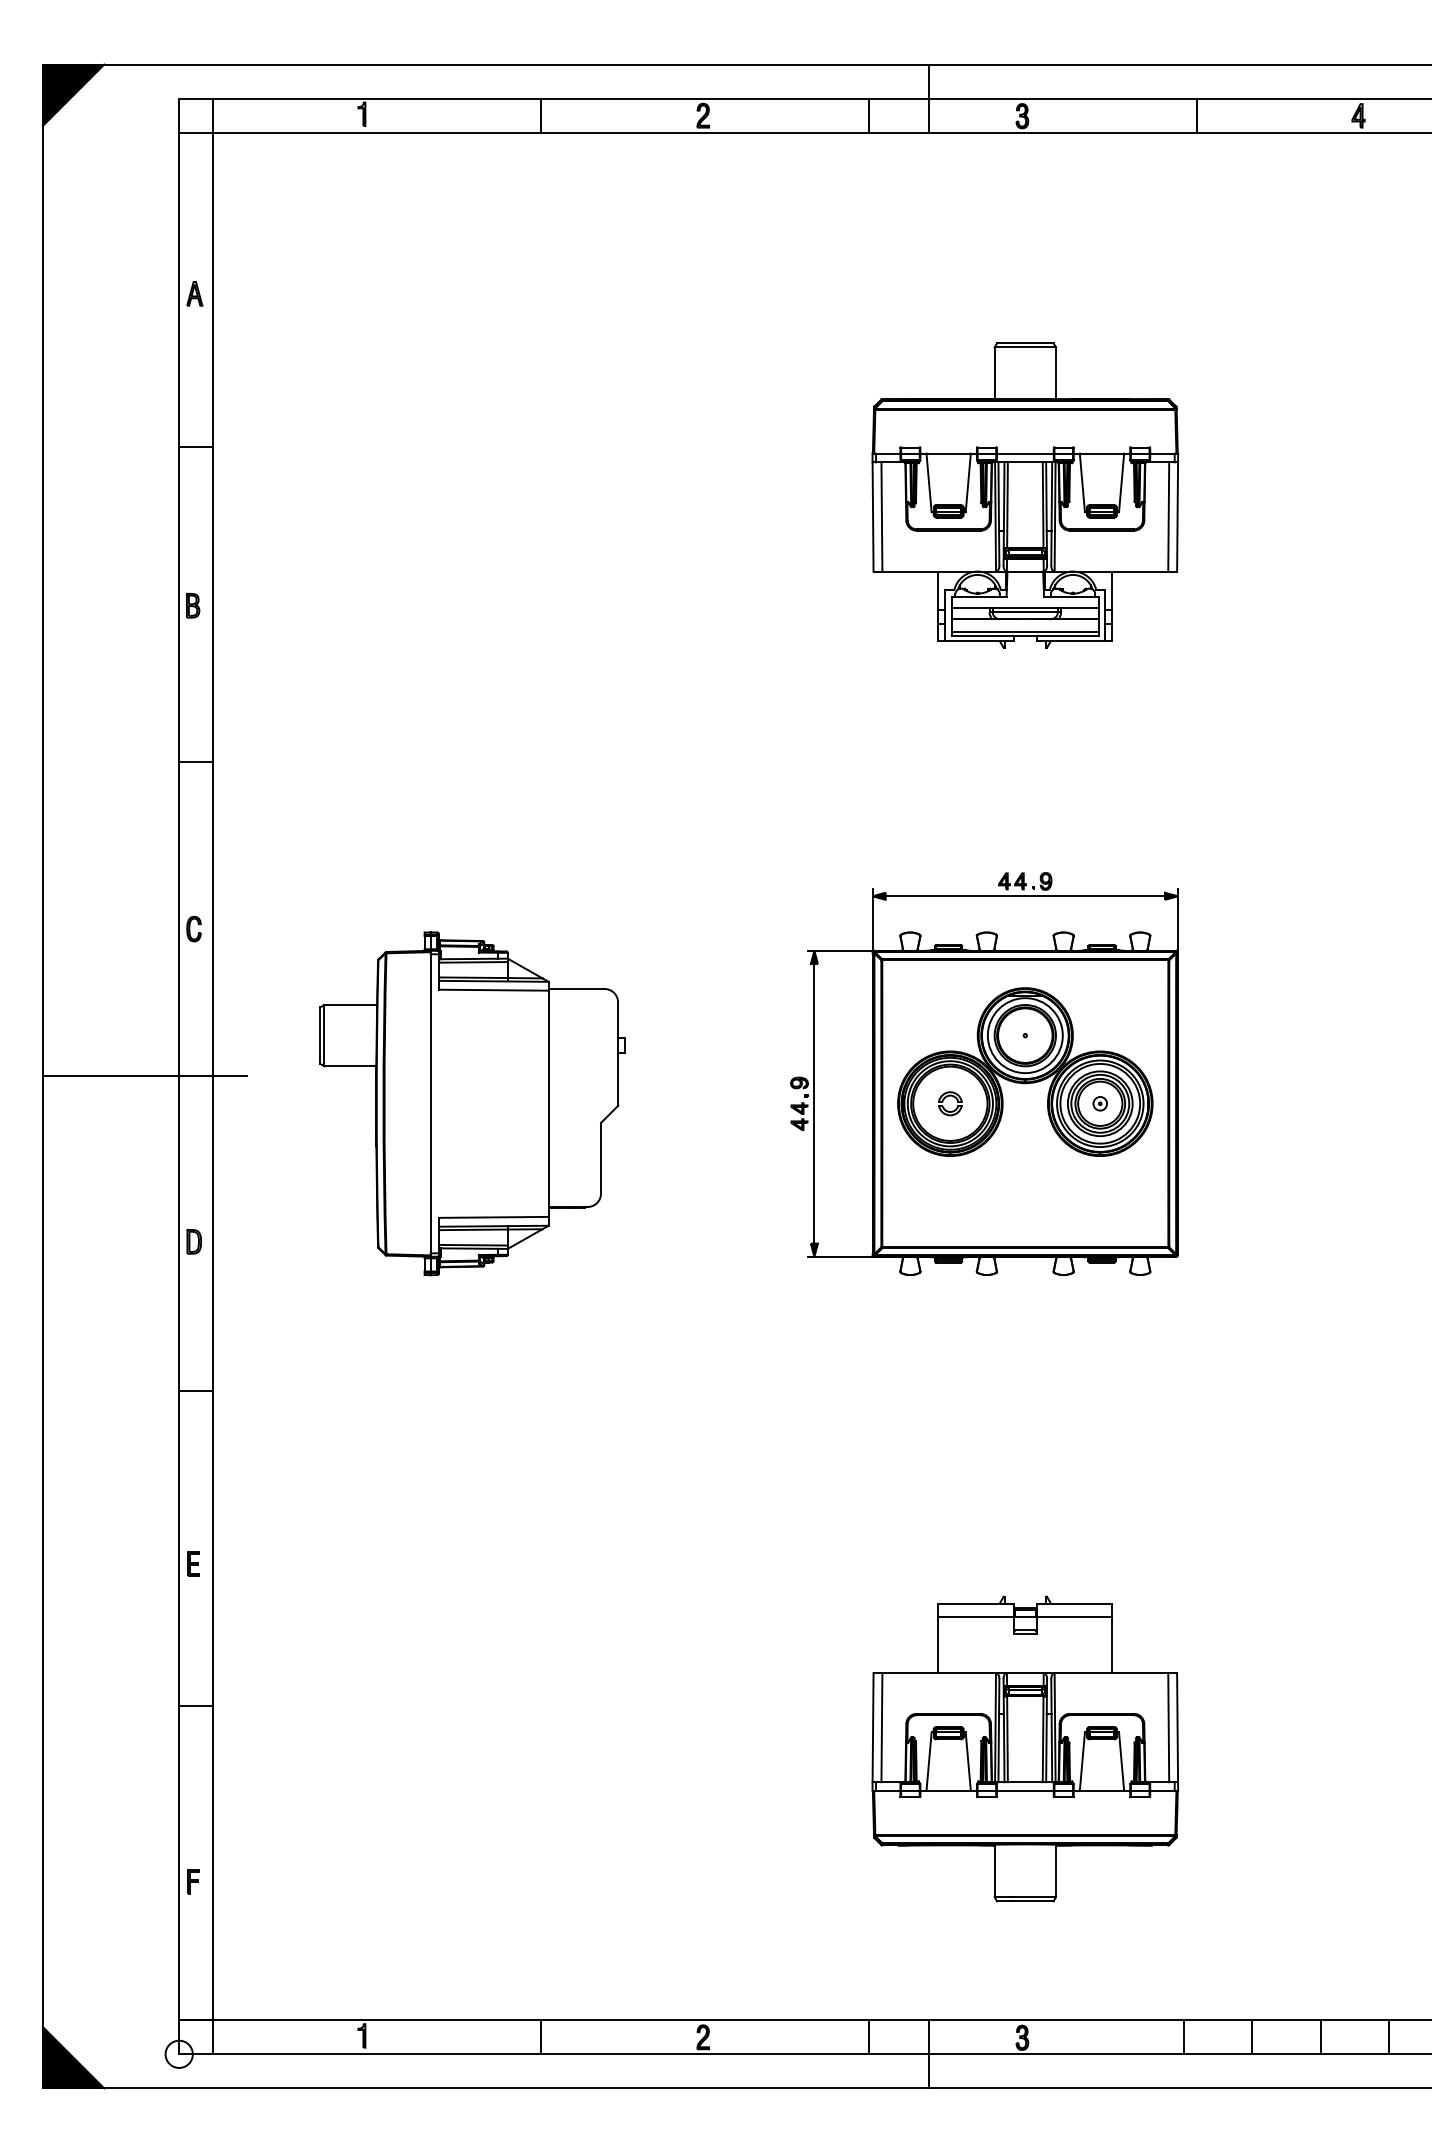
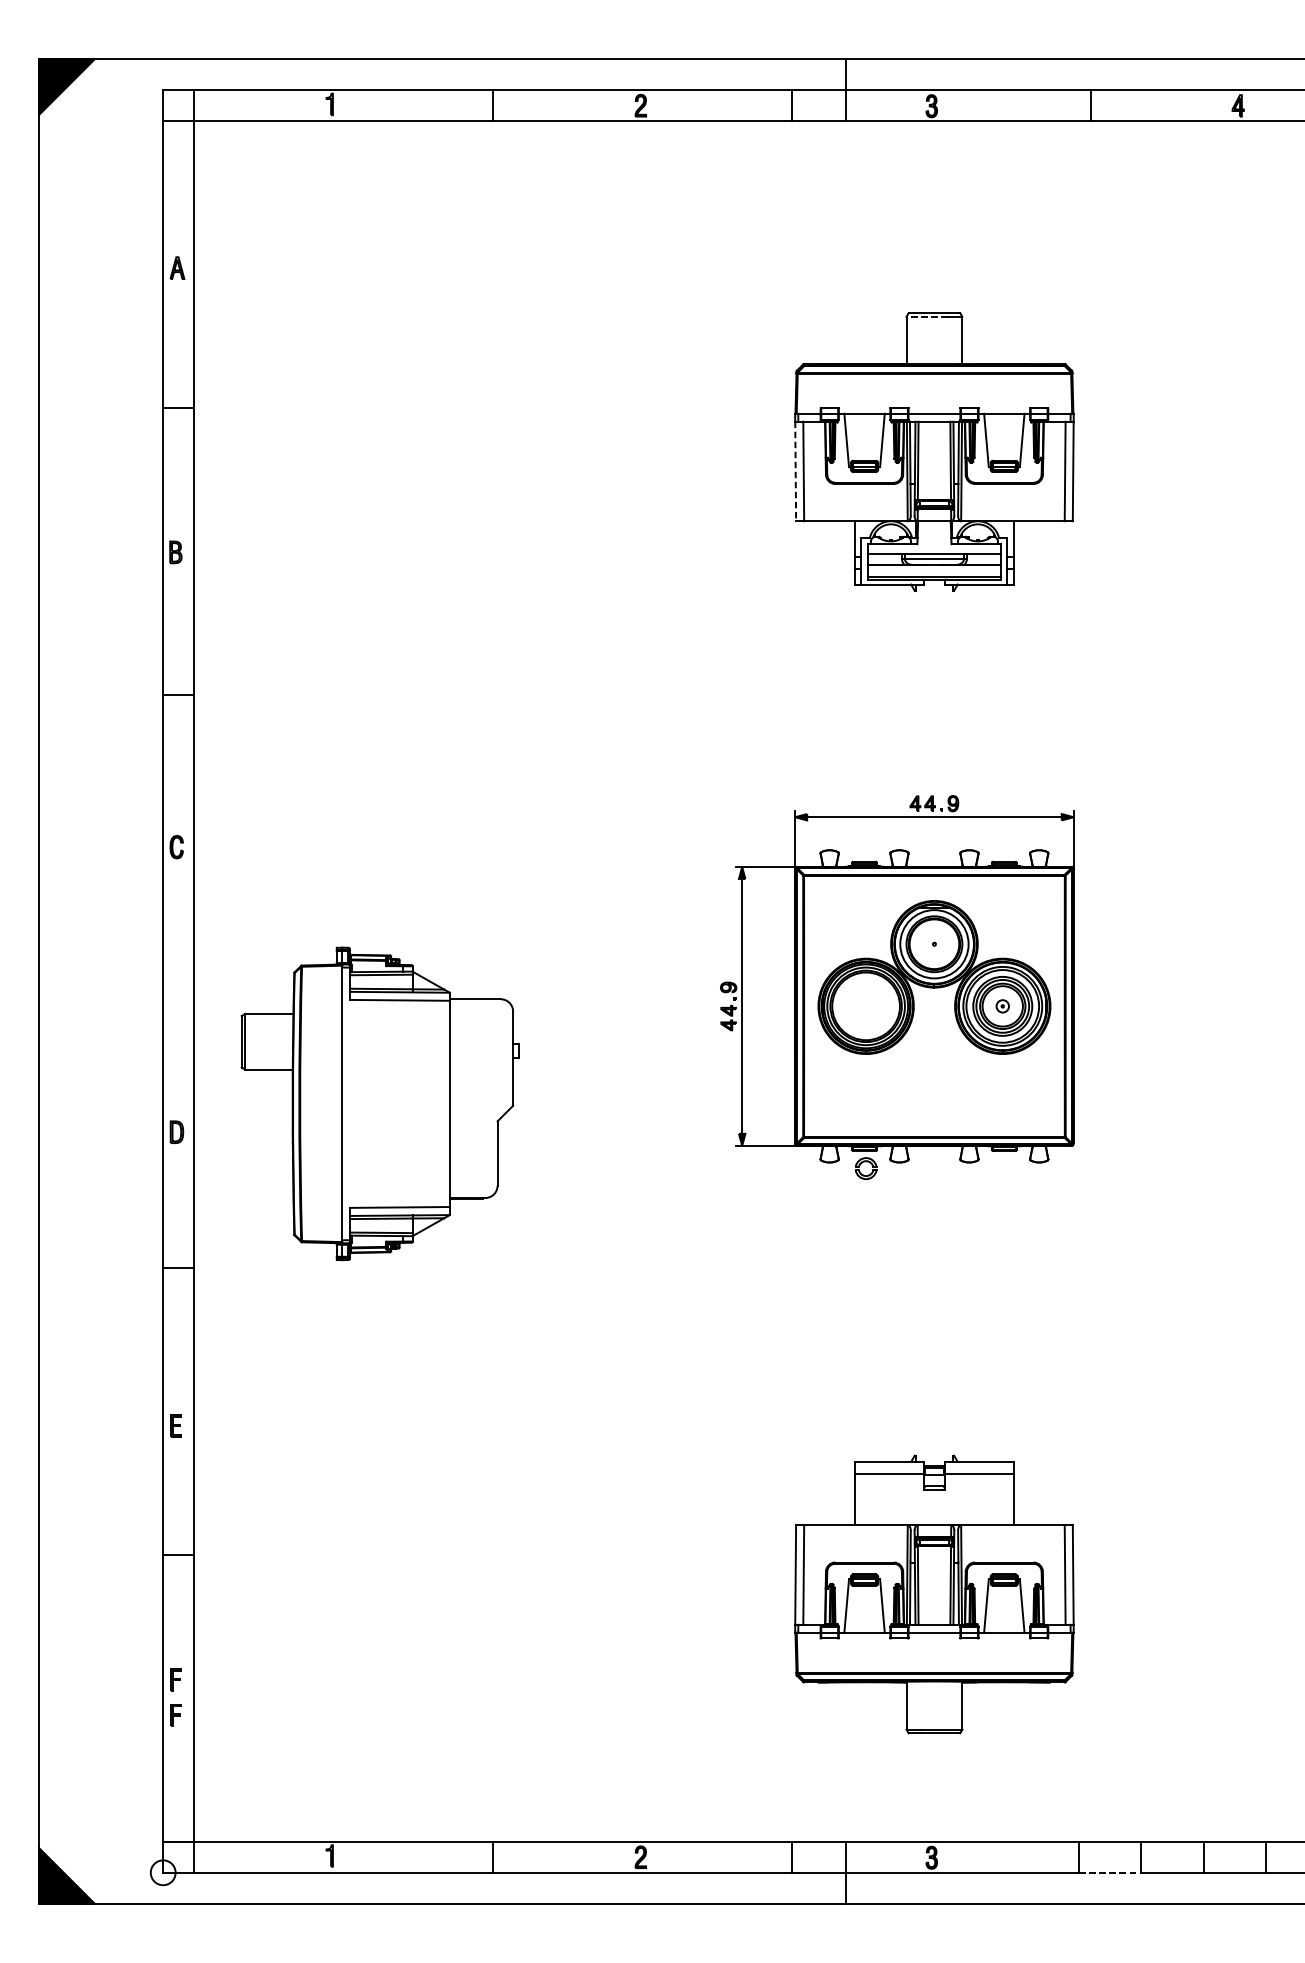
line: (1017, 347) -> (927, 317), solid -> dashed
line: (873, 516) -> (796, 471), solid -> dashed
line: (144, 1076) -> (131, 981), removed
part: (947, 1097) -> (863, 1162), moved
part: (472, 1103) -> (380, 1103), moved
part: (193, 1842) -> (176, 1679), added
line: (1218, 2054) -> (1110, 1872), solid -> dashed

